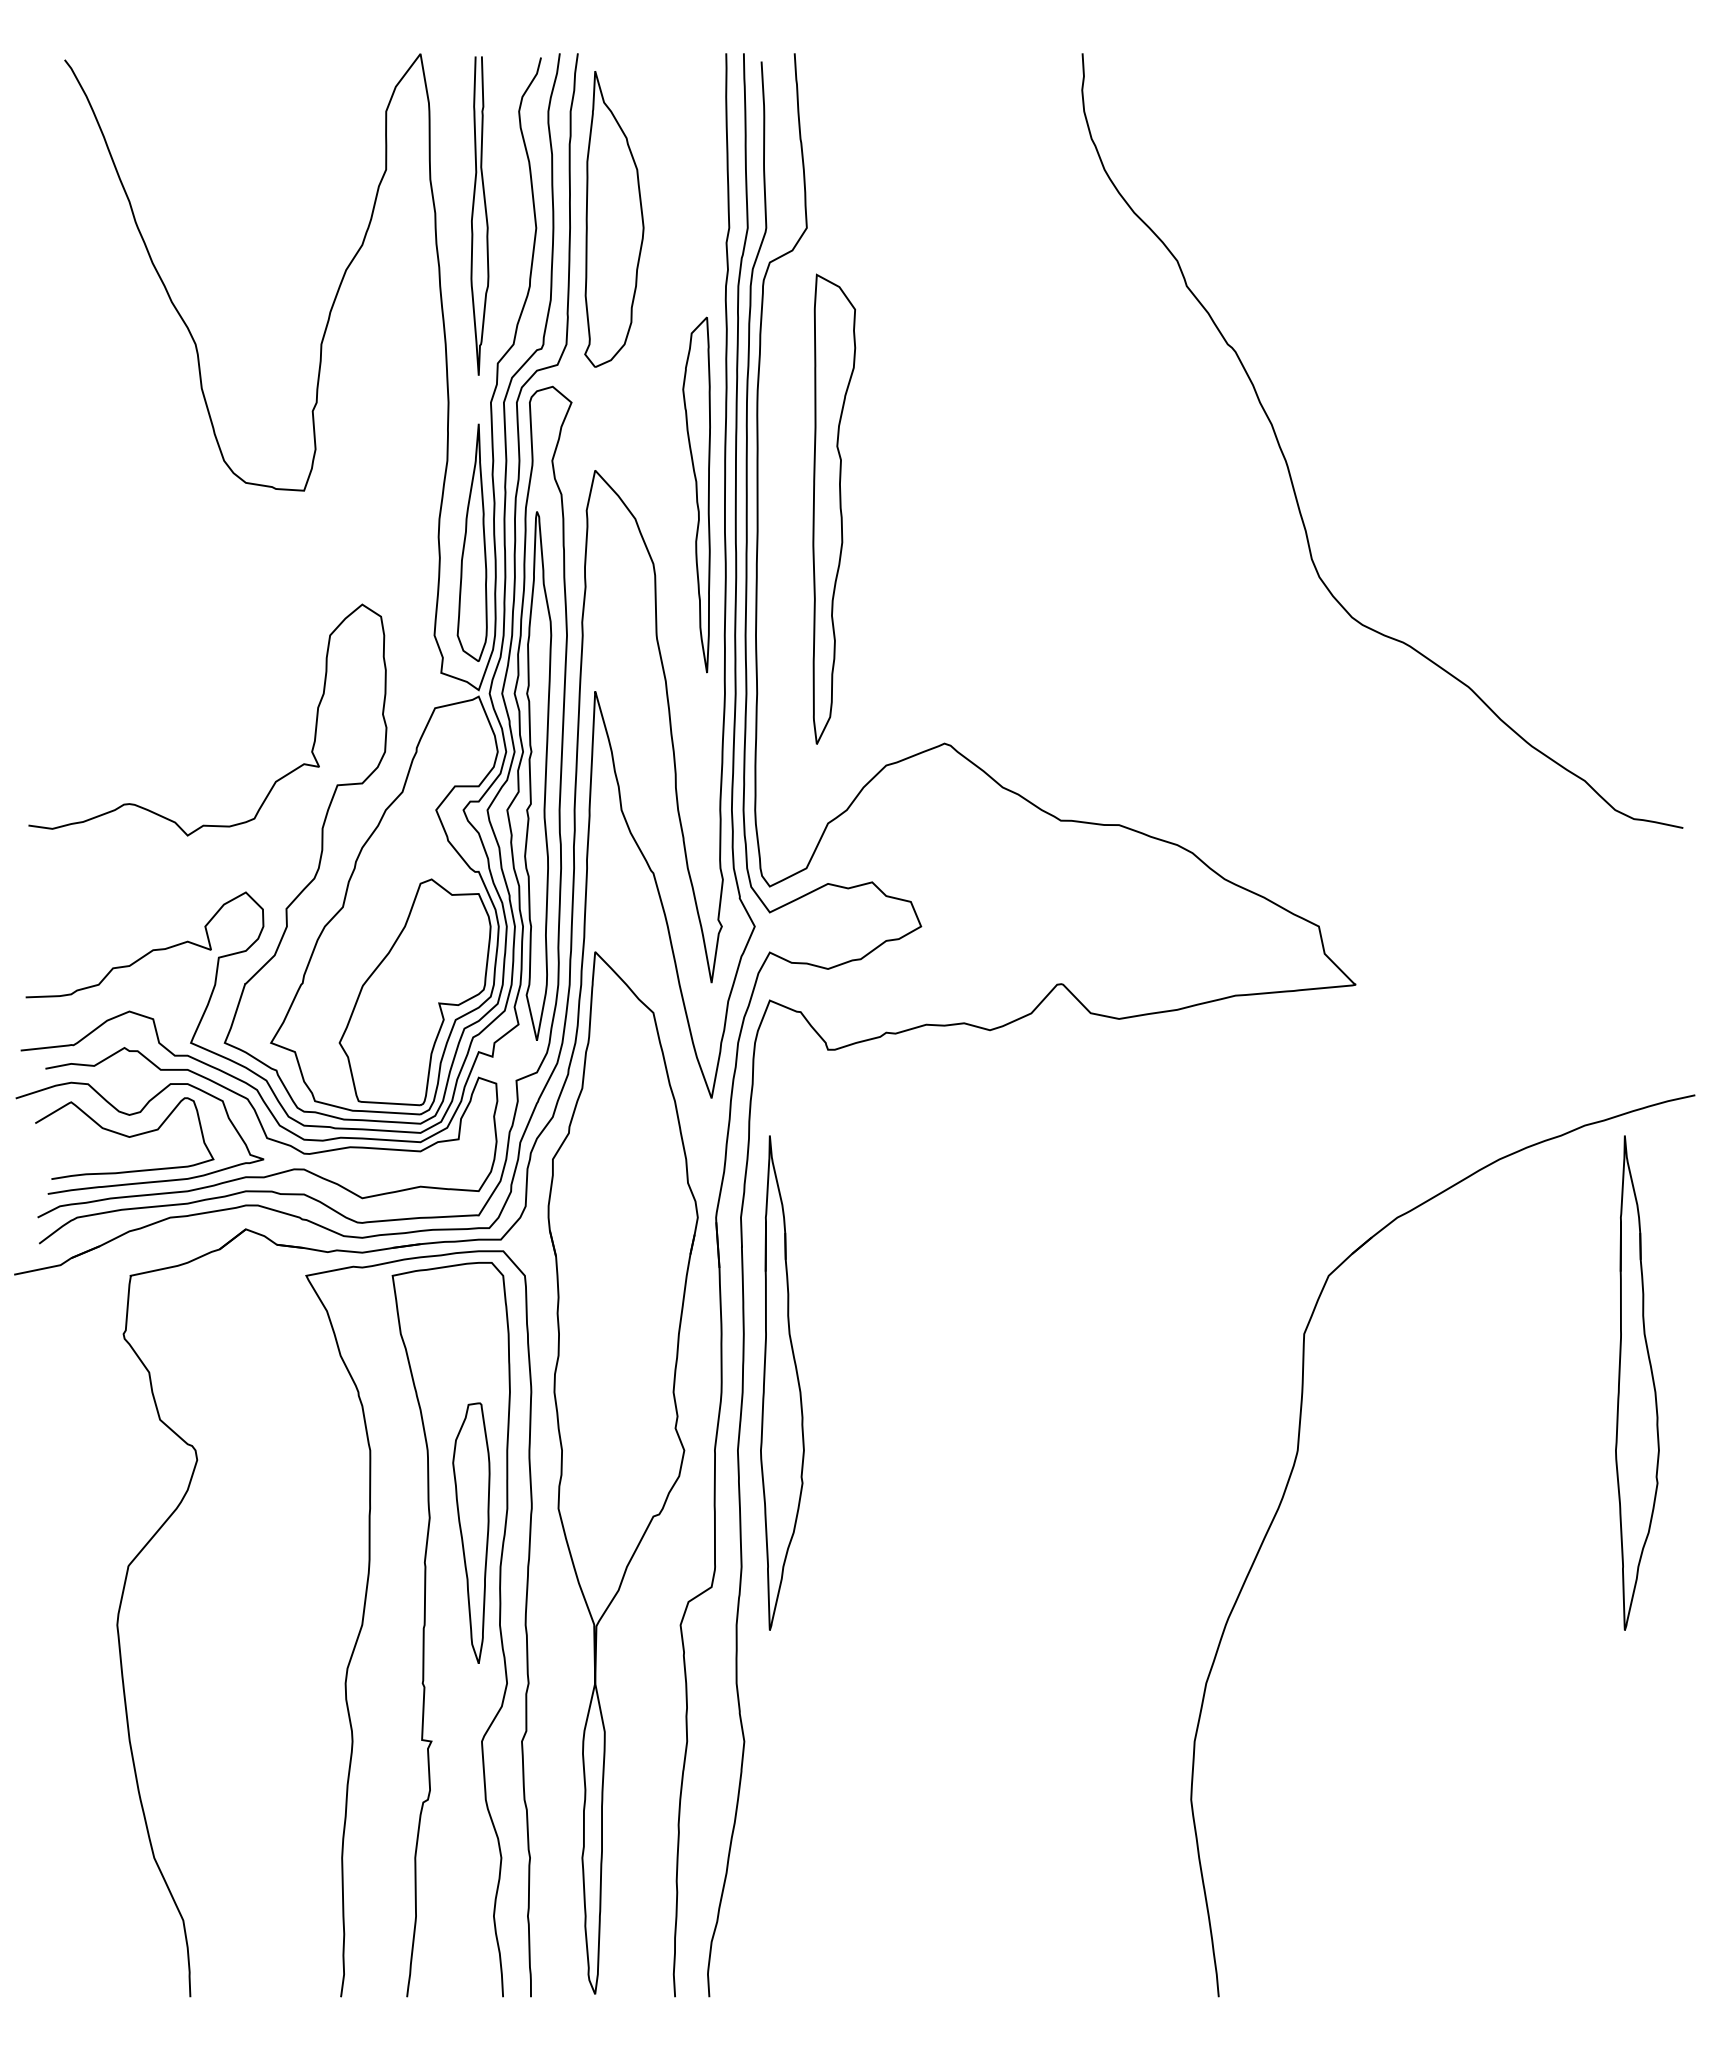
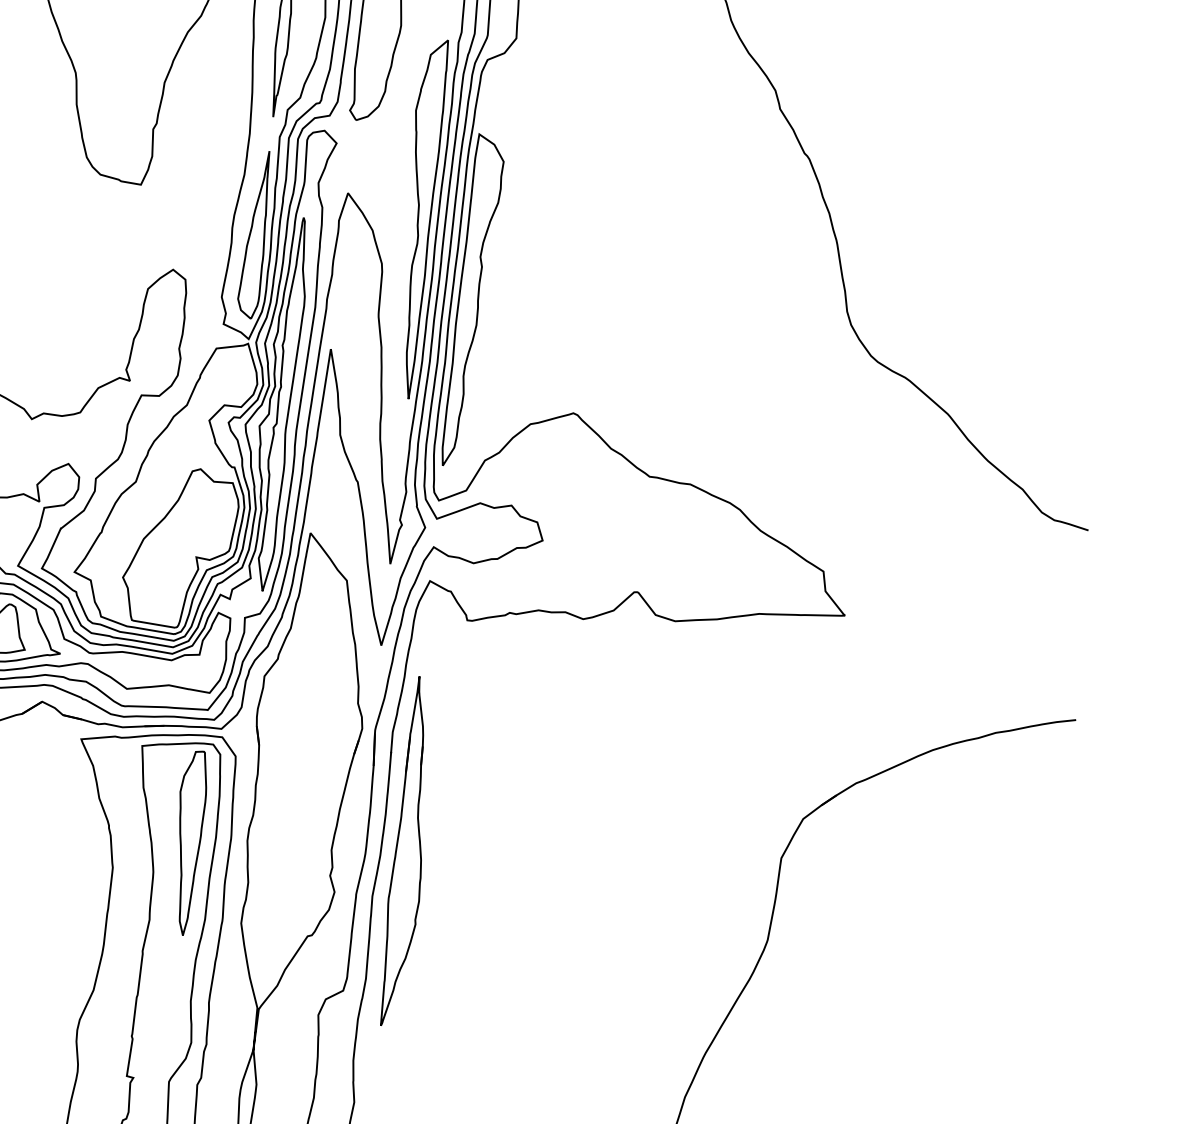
part: (696, 494) -> (417, 218), size x1.43
part: (834, 508) -> (473, 300), moved
part: (1637, 1382) -> (1012, 918), removed
part: (471, 1532) -> (187, 842), moved

